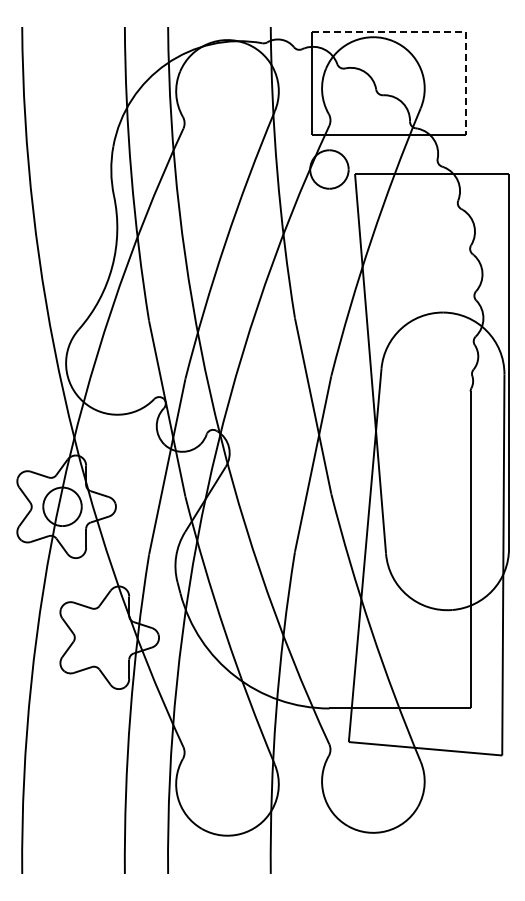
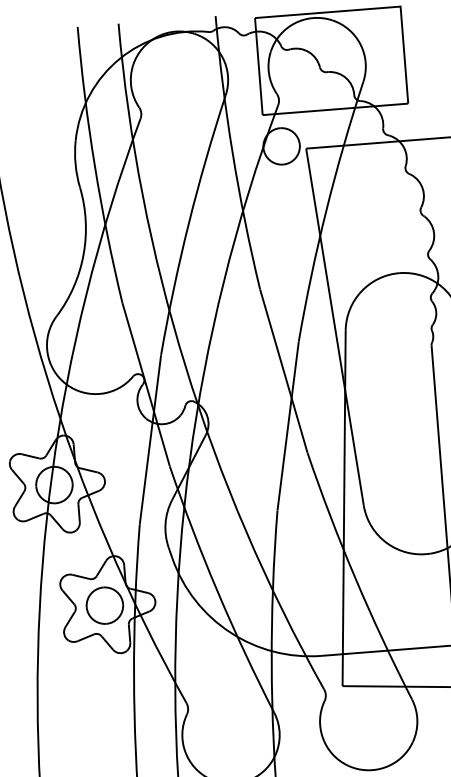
line: (441, 32) -> (377, 8), dashed -> solid
part: (105, 637) -> (104, 605), added

